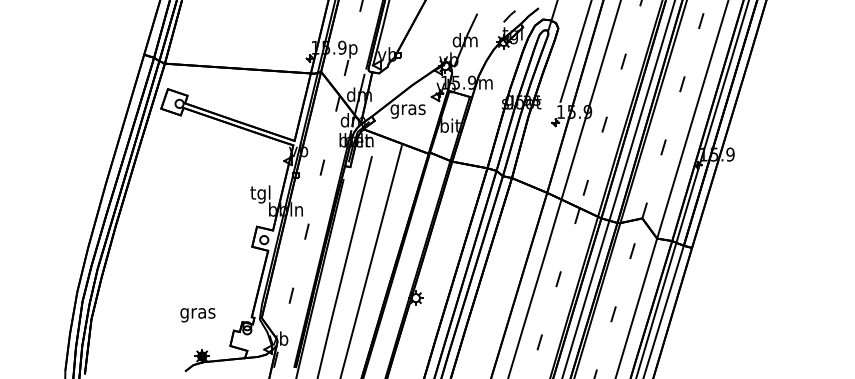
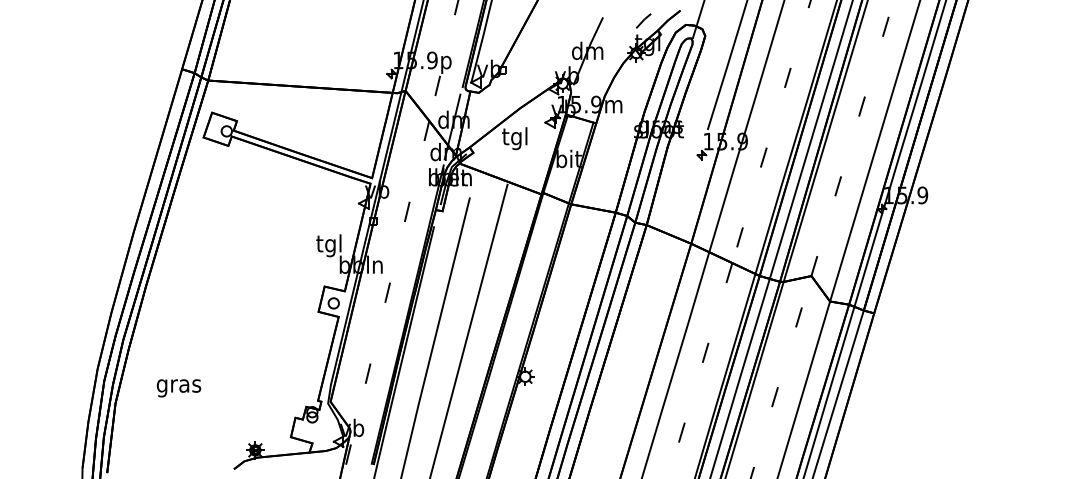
text: (408, 109) -> (515, 138), gras -> tgl
text: (197, 315) -> (178, 388), moved

